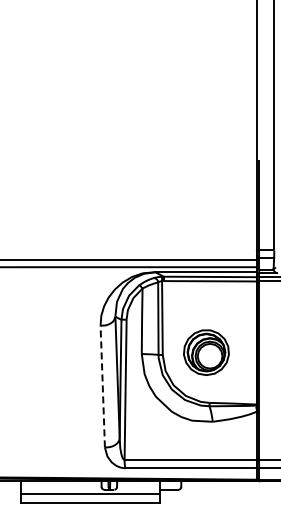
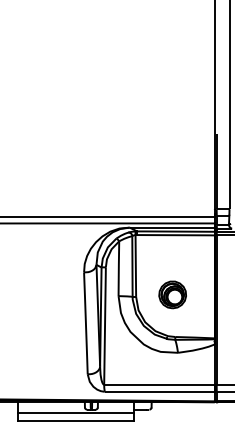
part: (206, 352) -> (172, 294), size x0.71
line: (102, 386) -> (85, 323), dashed -> solid

